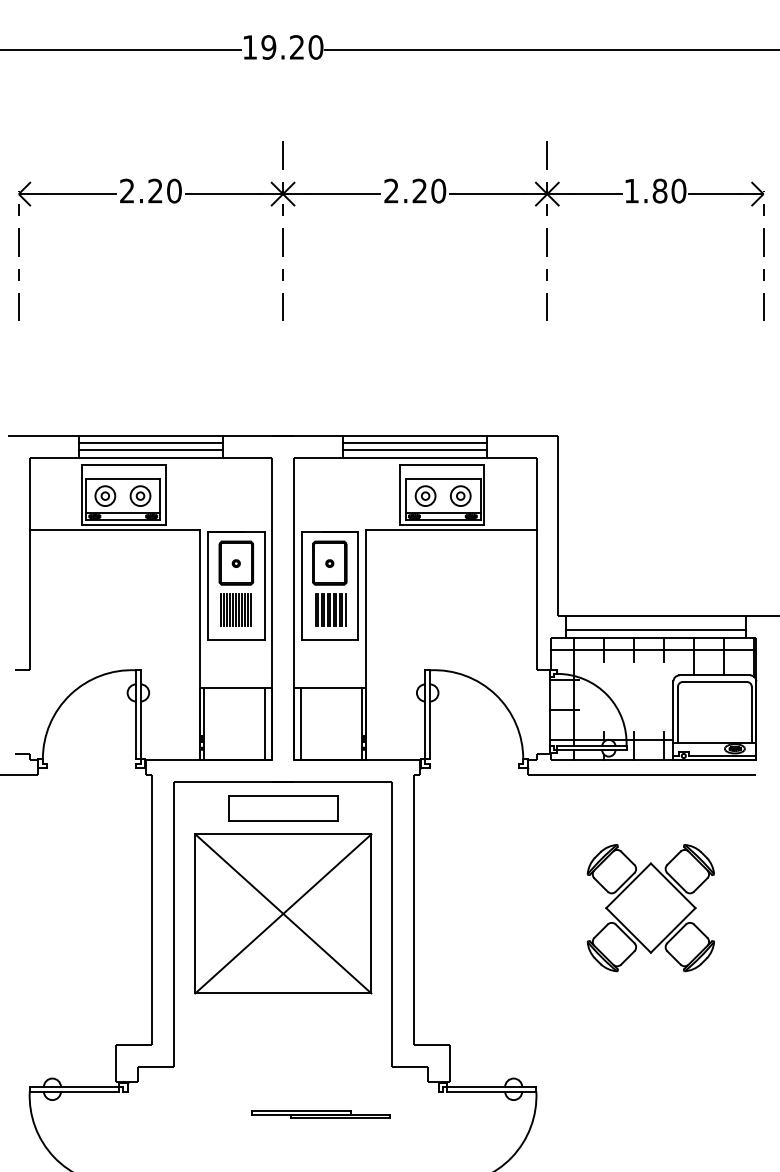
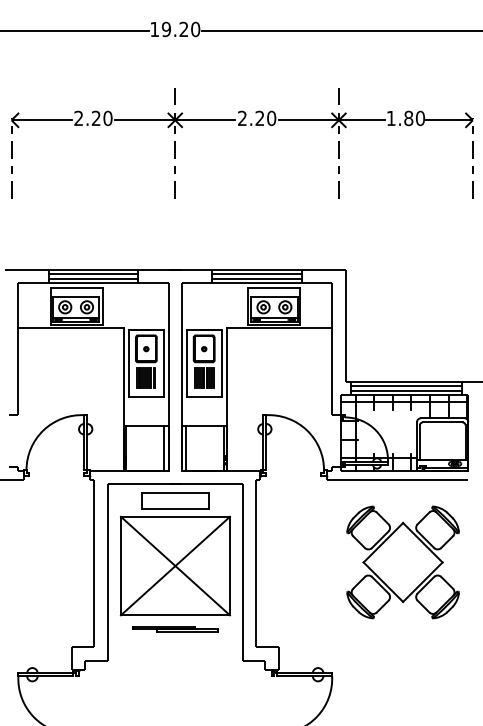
line: (656, 623) -> (406, 386), added
part: (649, 908) -> (402, 562), size x1.43
part: (320, 1114) -> (175, 629), moved

